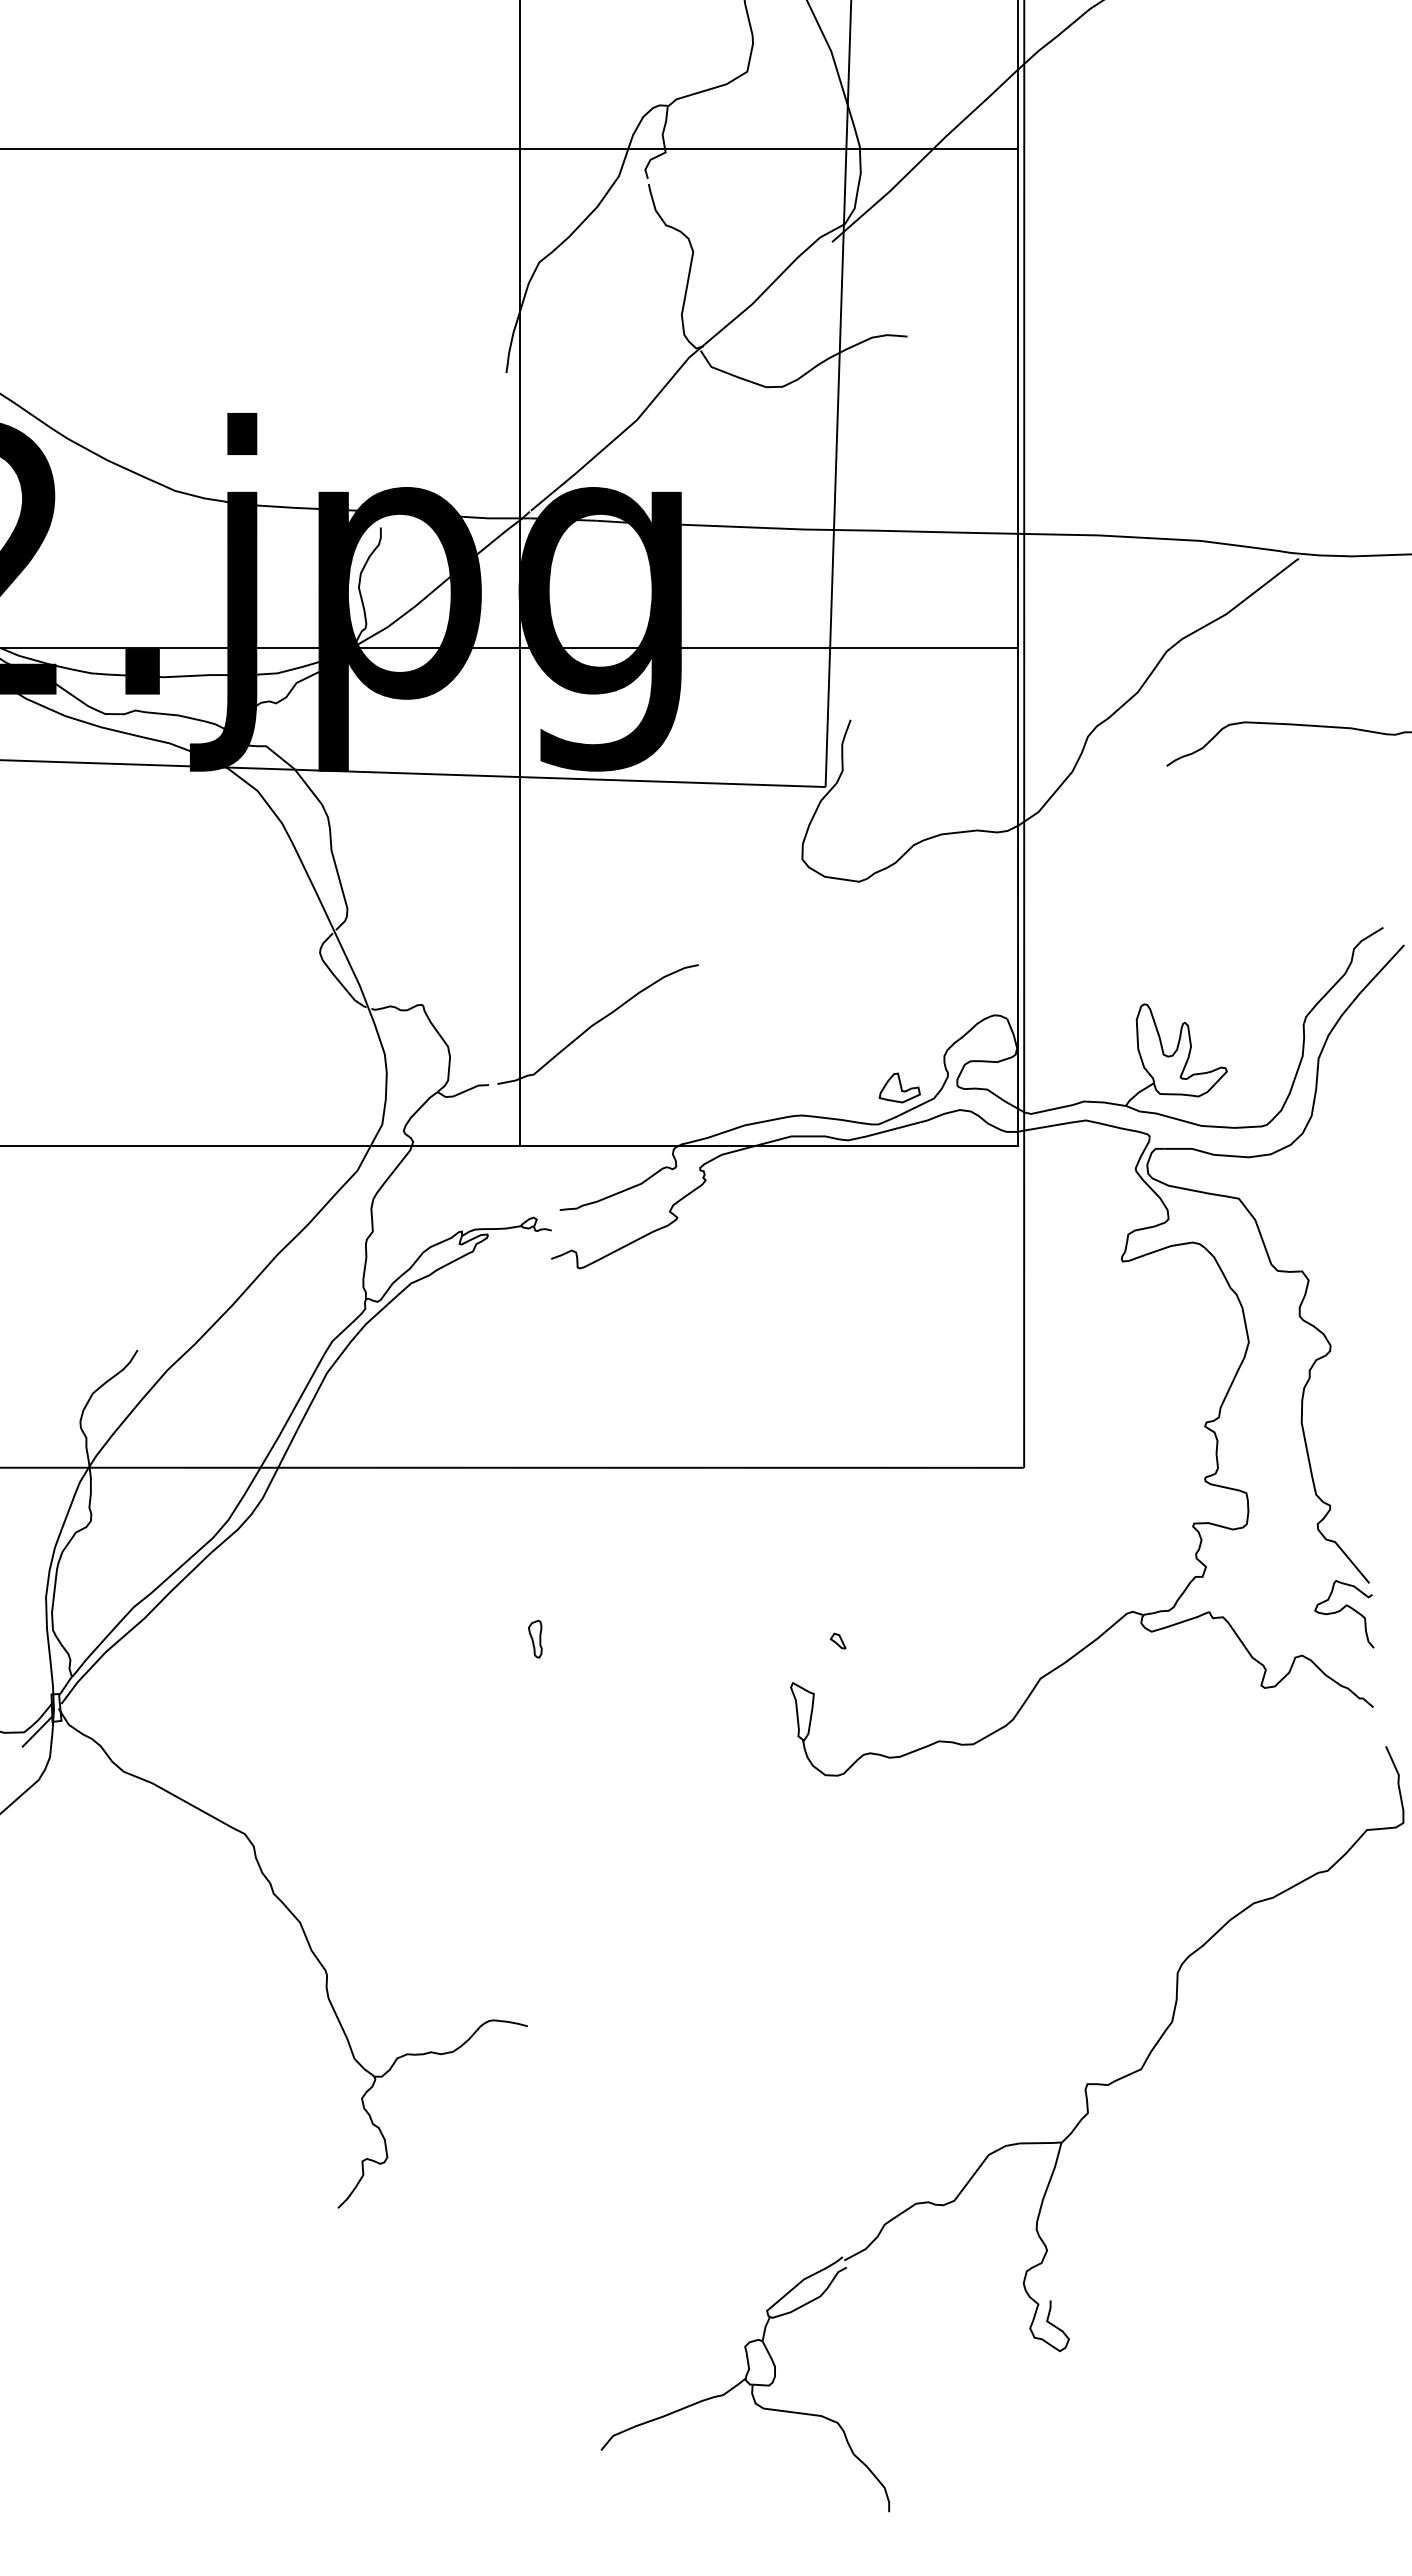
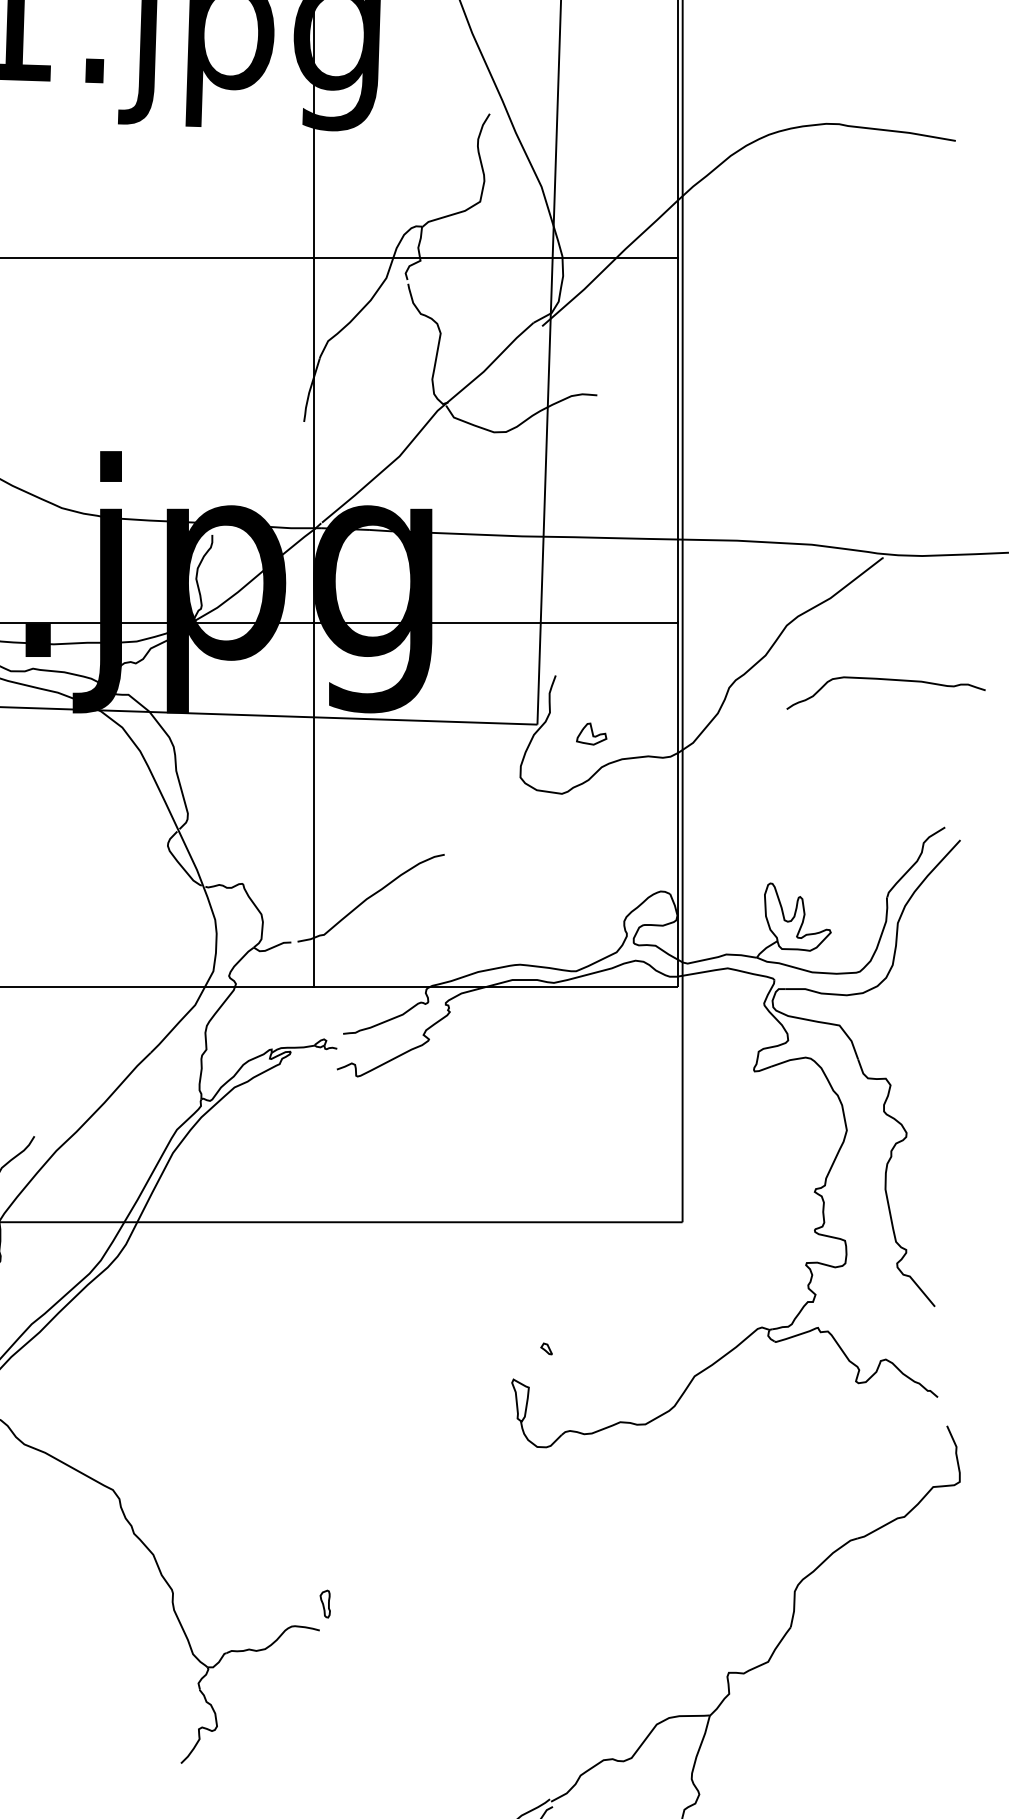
part: (899, 1087) -> (591, 733), moved
curve: (1342, 1610) -> (915, 1326), removed
part: (535, 1638) -> (325, 1603), moved

